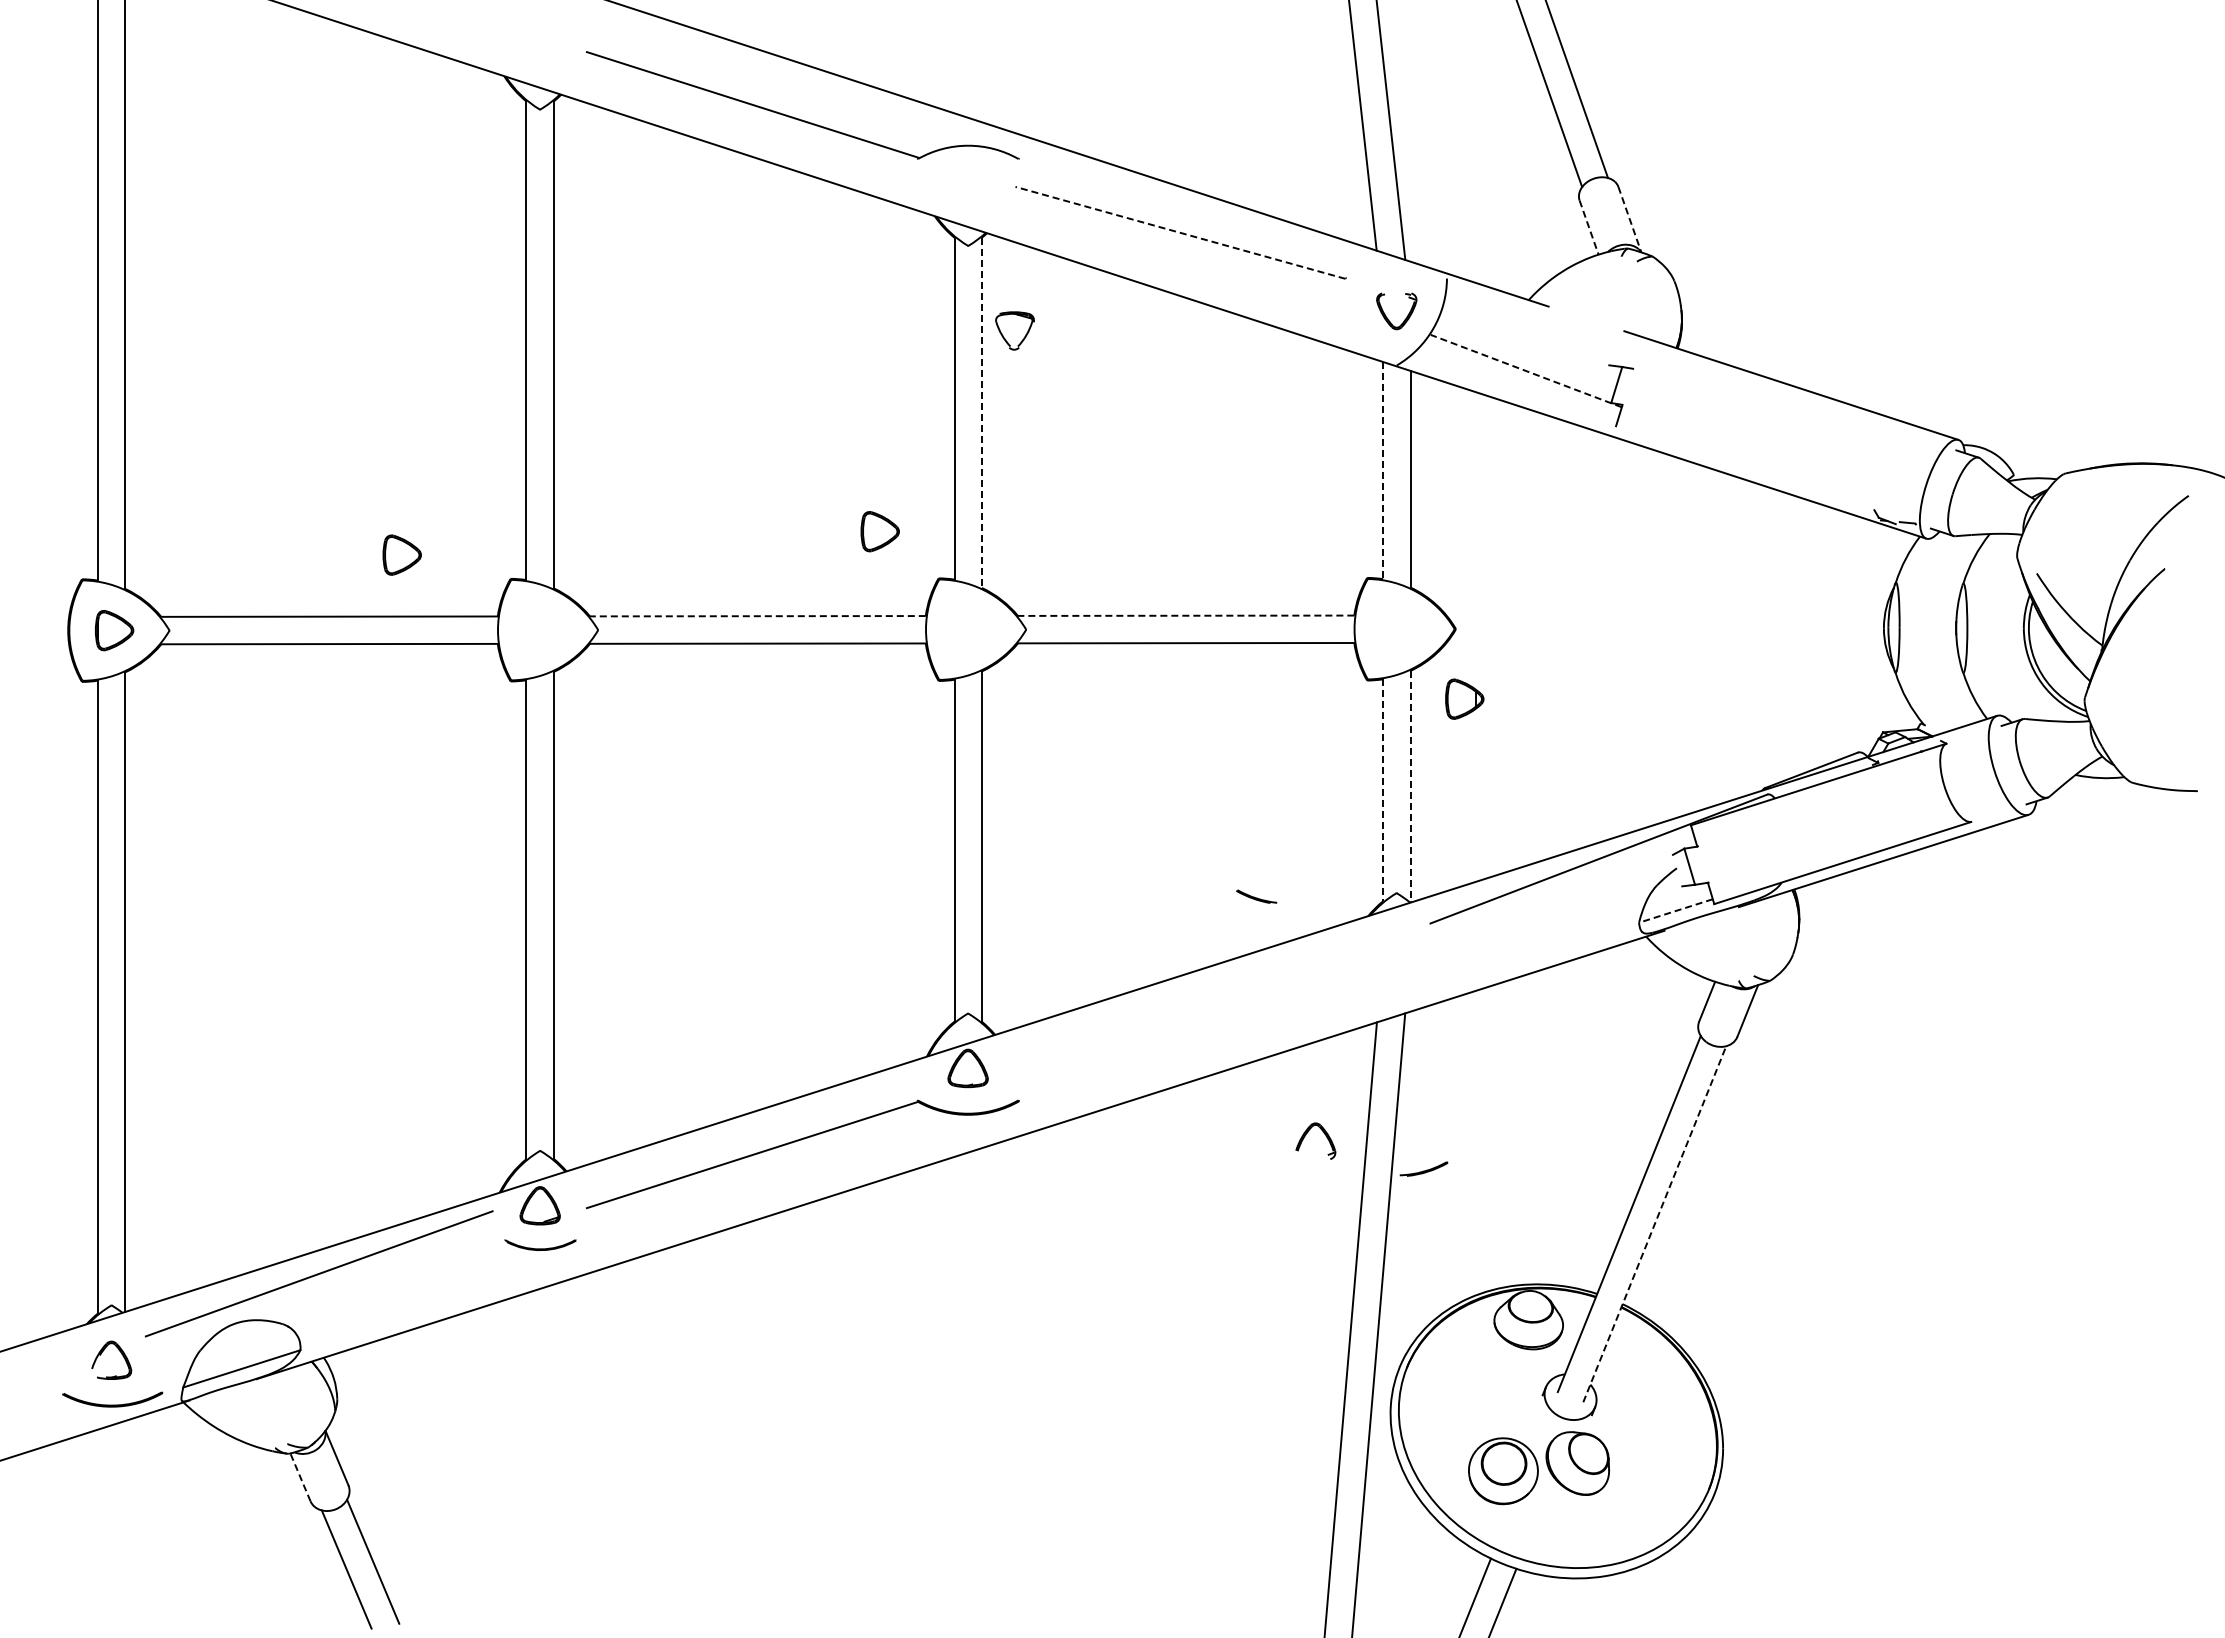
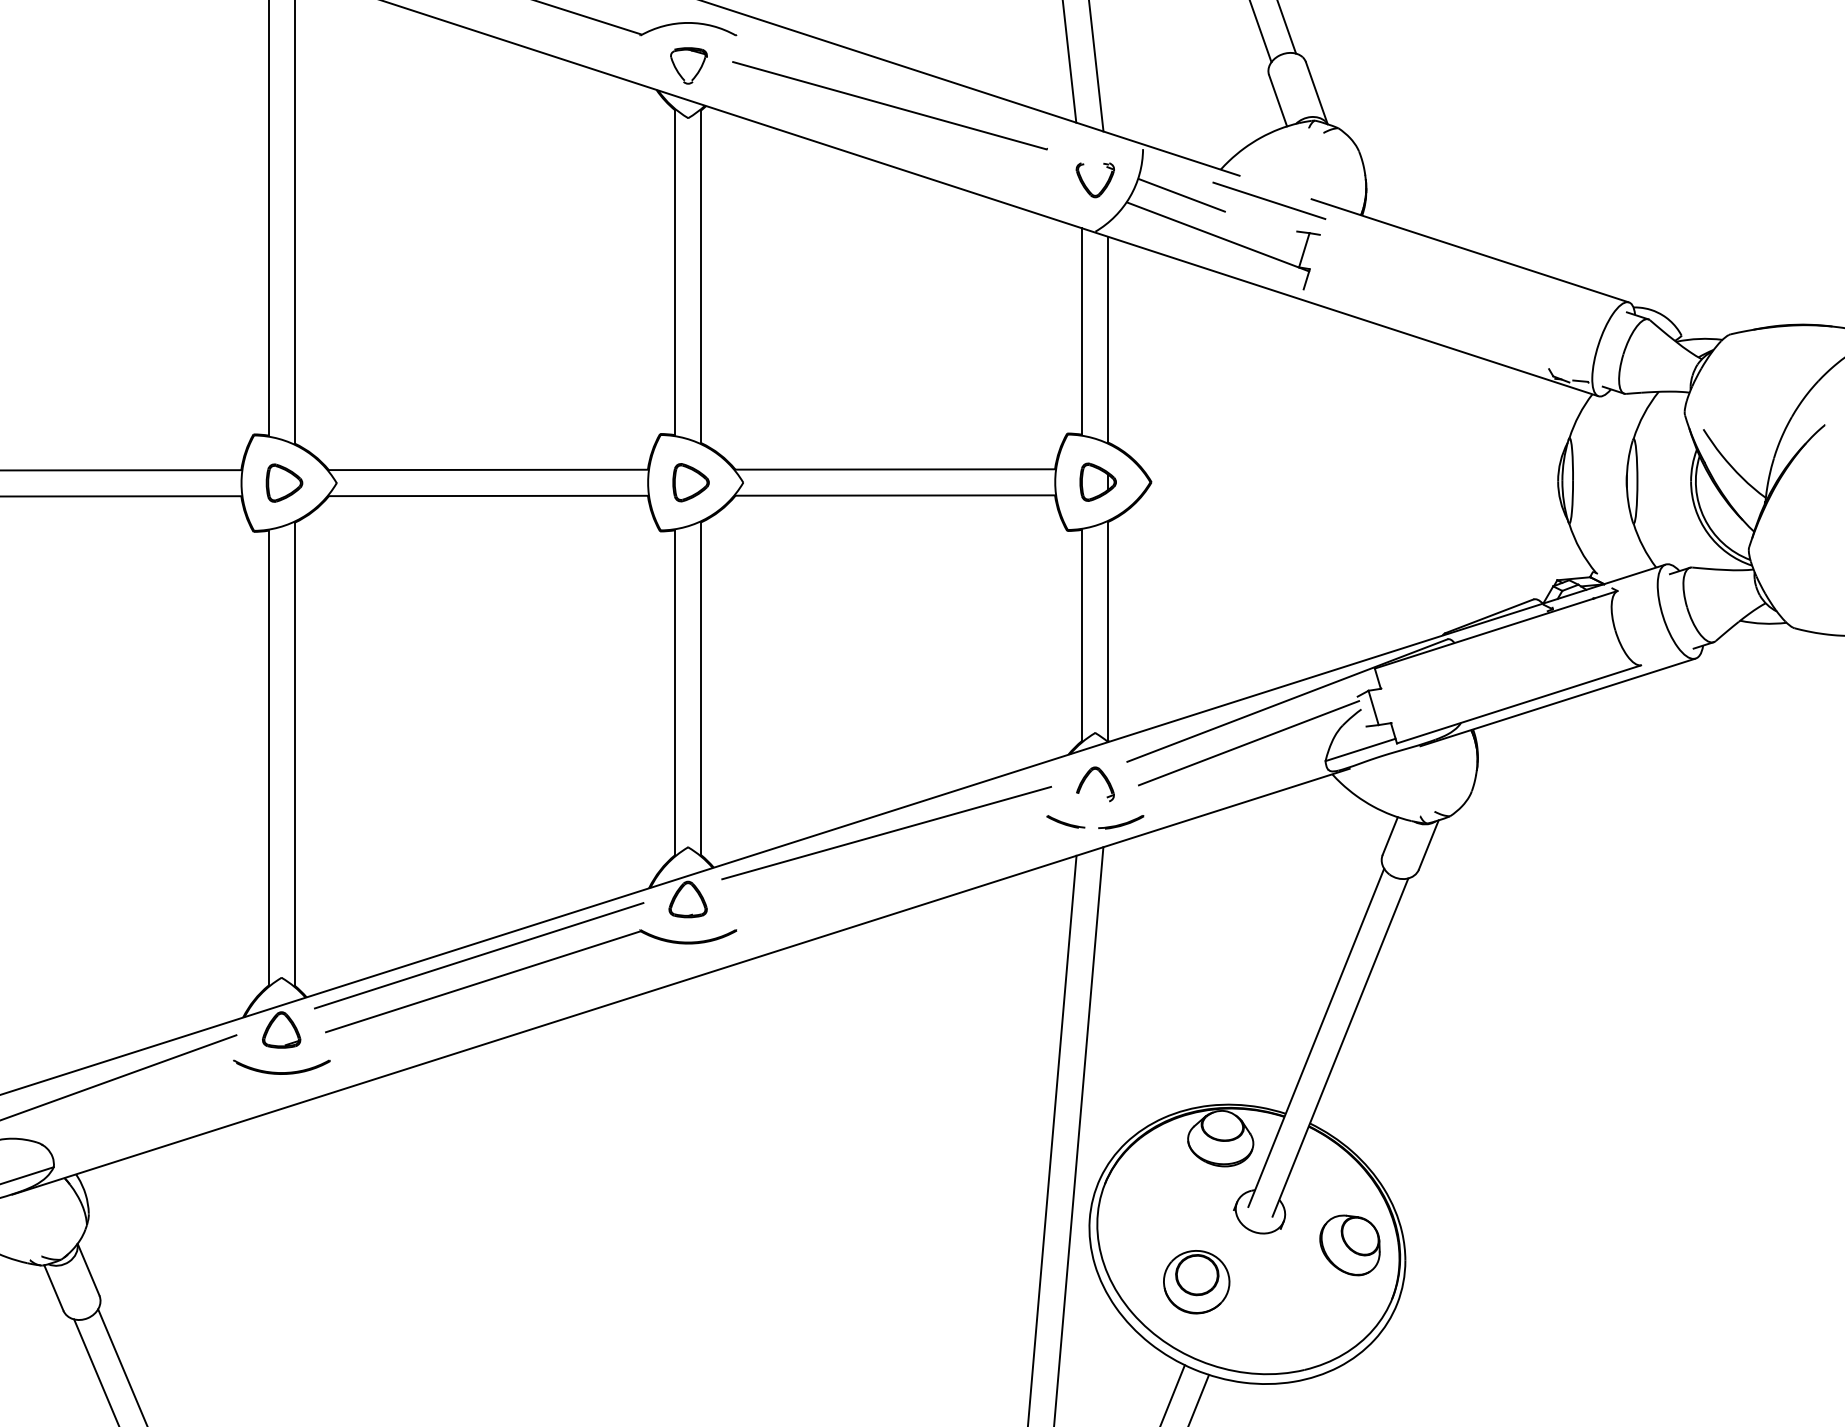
line: (1629, 219) -> (1316, 93), dashed -> solid
line: (1589, 227) -> (1278, 100), dashed -> solid
line: (1180, 232) -> (889, 105), dashed -> solid
line: (1487, 327) -> (1181, 195), added
part: (1014, 330) -> (688, 65), moved
line: (1579, 332) -> (1268, 200), added
line: (1525, 370) -> (1217, 236), dashed -> solid
line: (981, 413) -> (700, 277), dashed -> solid
line: (1383, 470) -> (1082, 331), dashed -> solid
part: (879, 531) -> (690, 482), moved
part: (401, 554) -> (283, 482), moved
line: (1185, 615) -> (894, 469), dashed -> solid
line: (757, 616) -> (488, 470), dashed -> solid
part: (1464, 698) -> (1097, 481), moved
line: (1410, 786) -> (1108, 631), dashed -> solid
line: (1383, 790) -> (1082, 635), dashed -> solid
part: (1256, 896) -> (1065, 821), moved
line: (1558, 903) -> (1249, 742), added
line: (1675, 910) -> (1360, 749), dashed -> solid
line: (1177, 998) -> (887, 833), added
line: (748, 1127) -> (479, 955), added
part: (1308, 1132) -> (1088, 776), moved
part: (1423, 1168) -> (1120, 821), moved
line: (1654, 1224) -> (1340, 1047), dashed -> solid
part: (540, 1245) -> (281, 1067), size x1.43
part: (1577, 1463) -> (1349, 1245), moved
line: (300, 1477) -> (53, 1288), dashed -> solid

